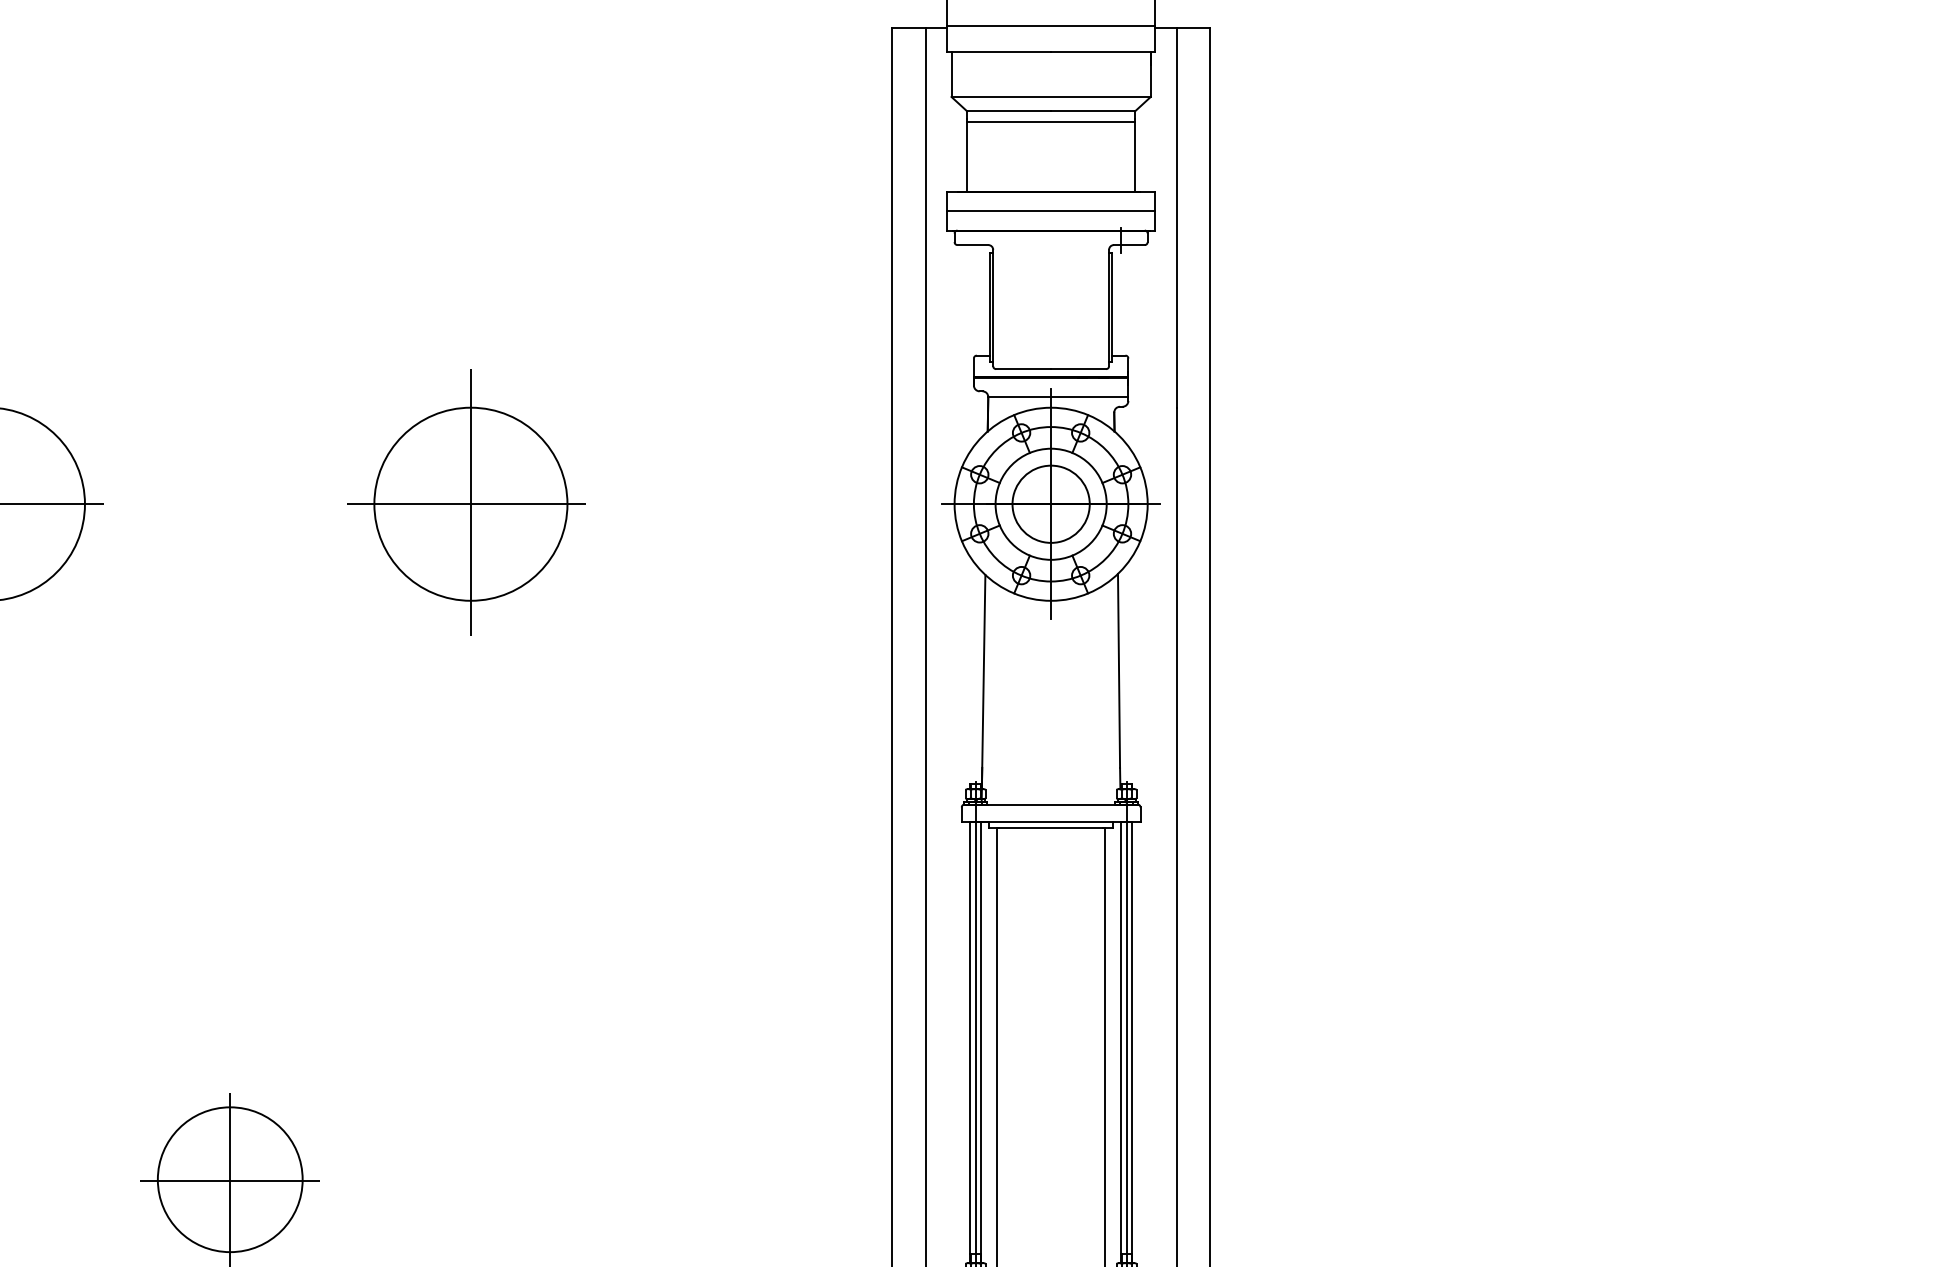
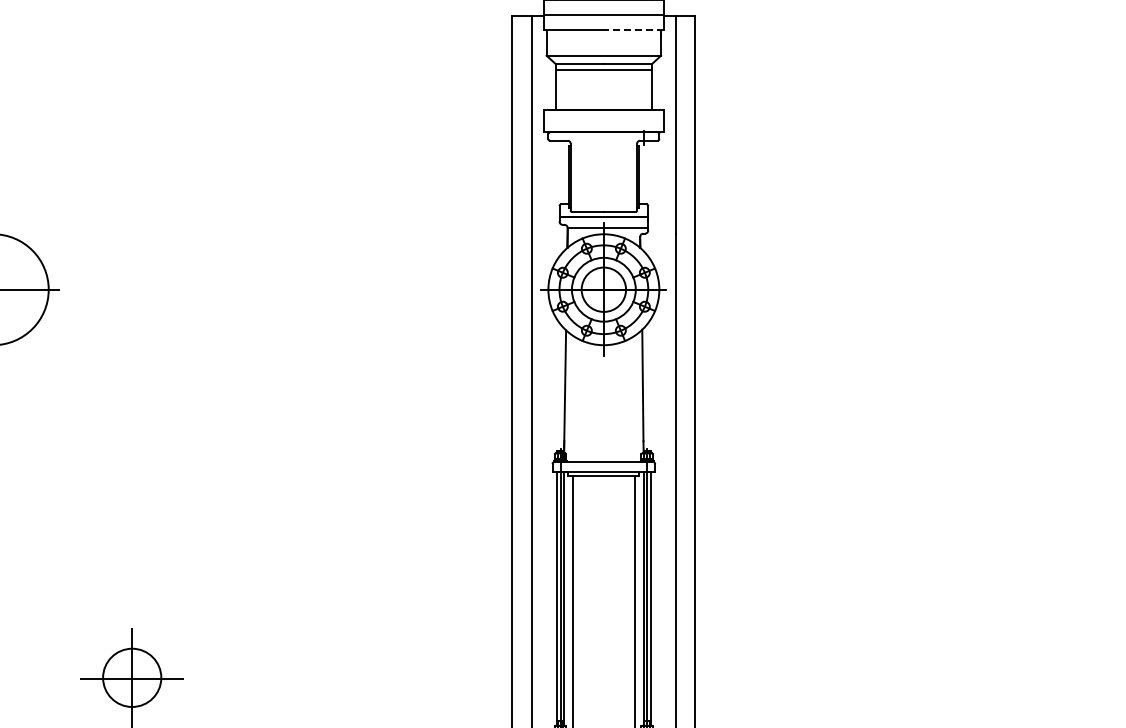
line: (1102, 53) -> (633, 30), solid -> dashed
line: (1050, 211) -> (603, 121), removed
part: (465, 502) -> (267, 288), removed
circle: (229, 1179) -> (131, 677), size x0.7

